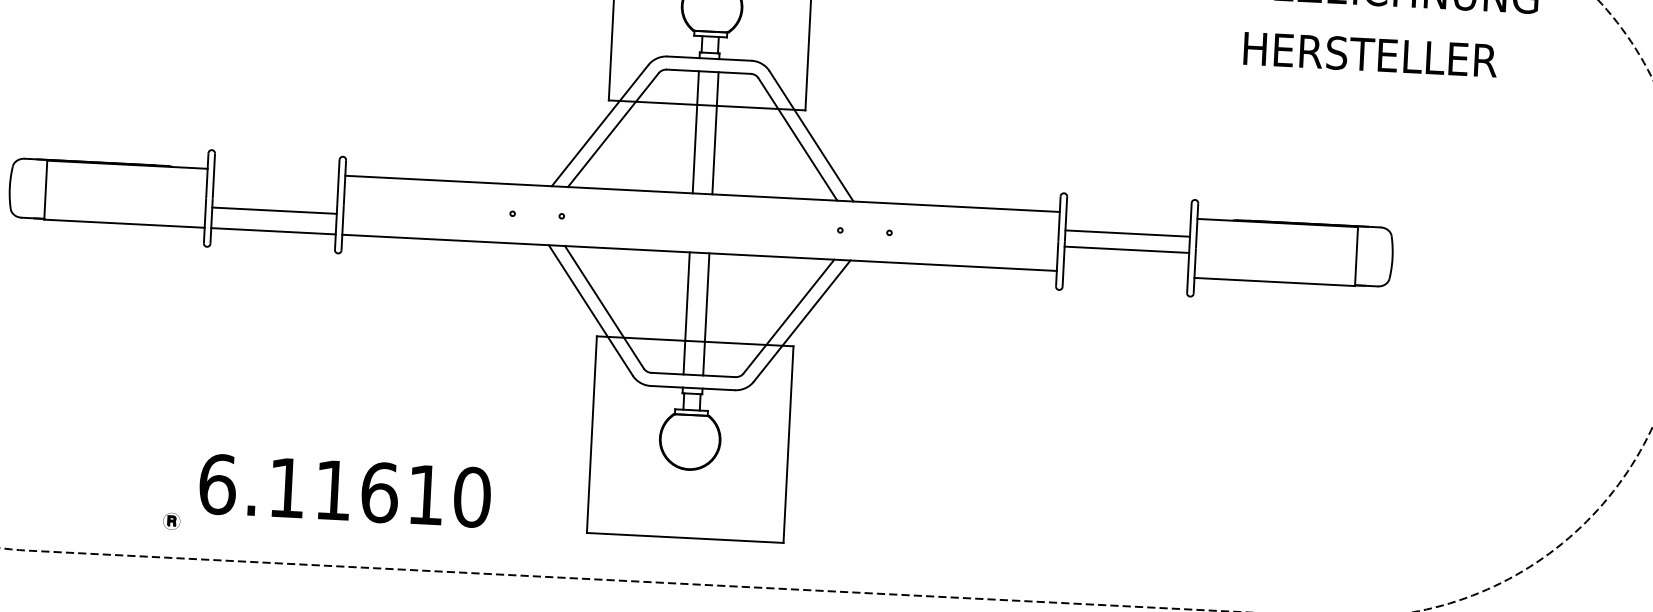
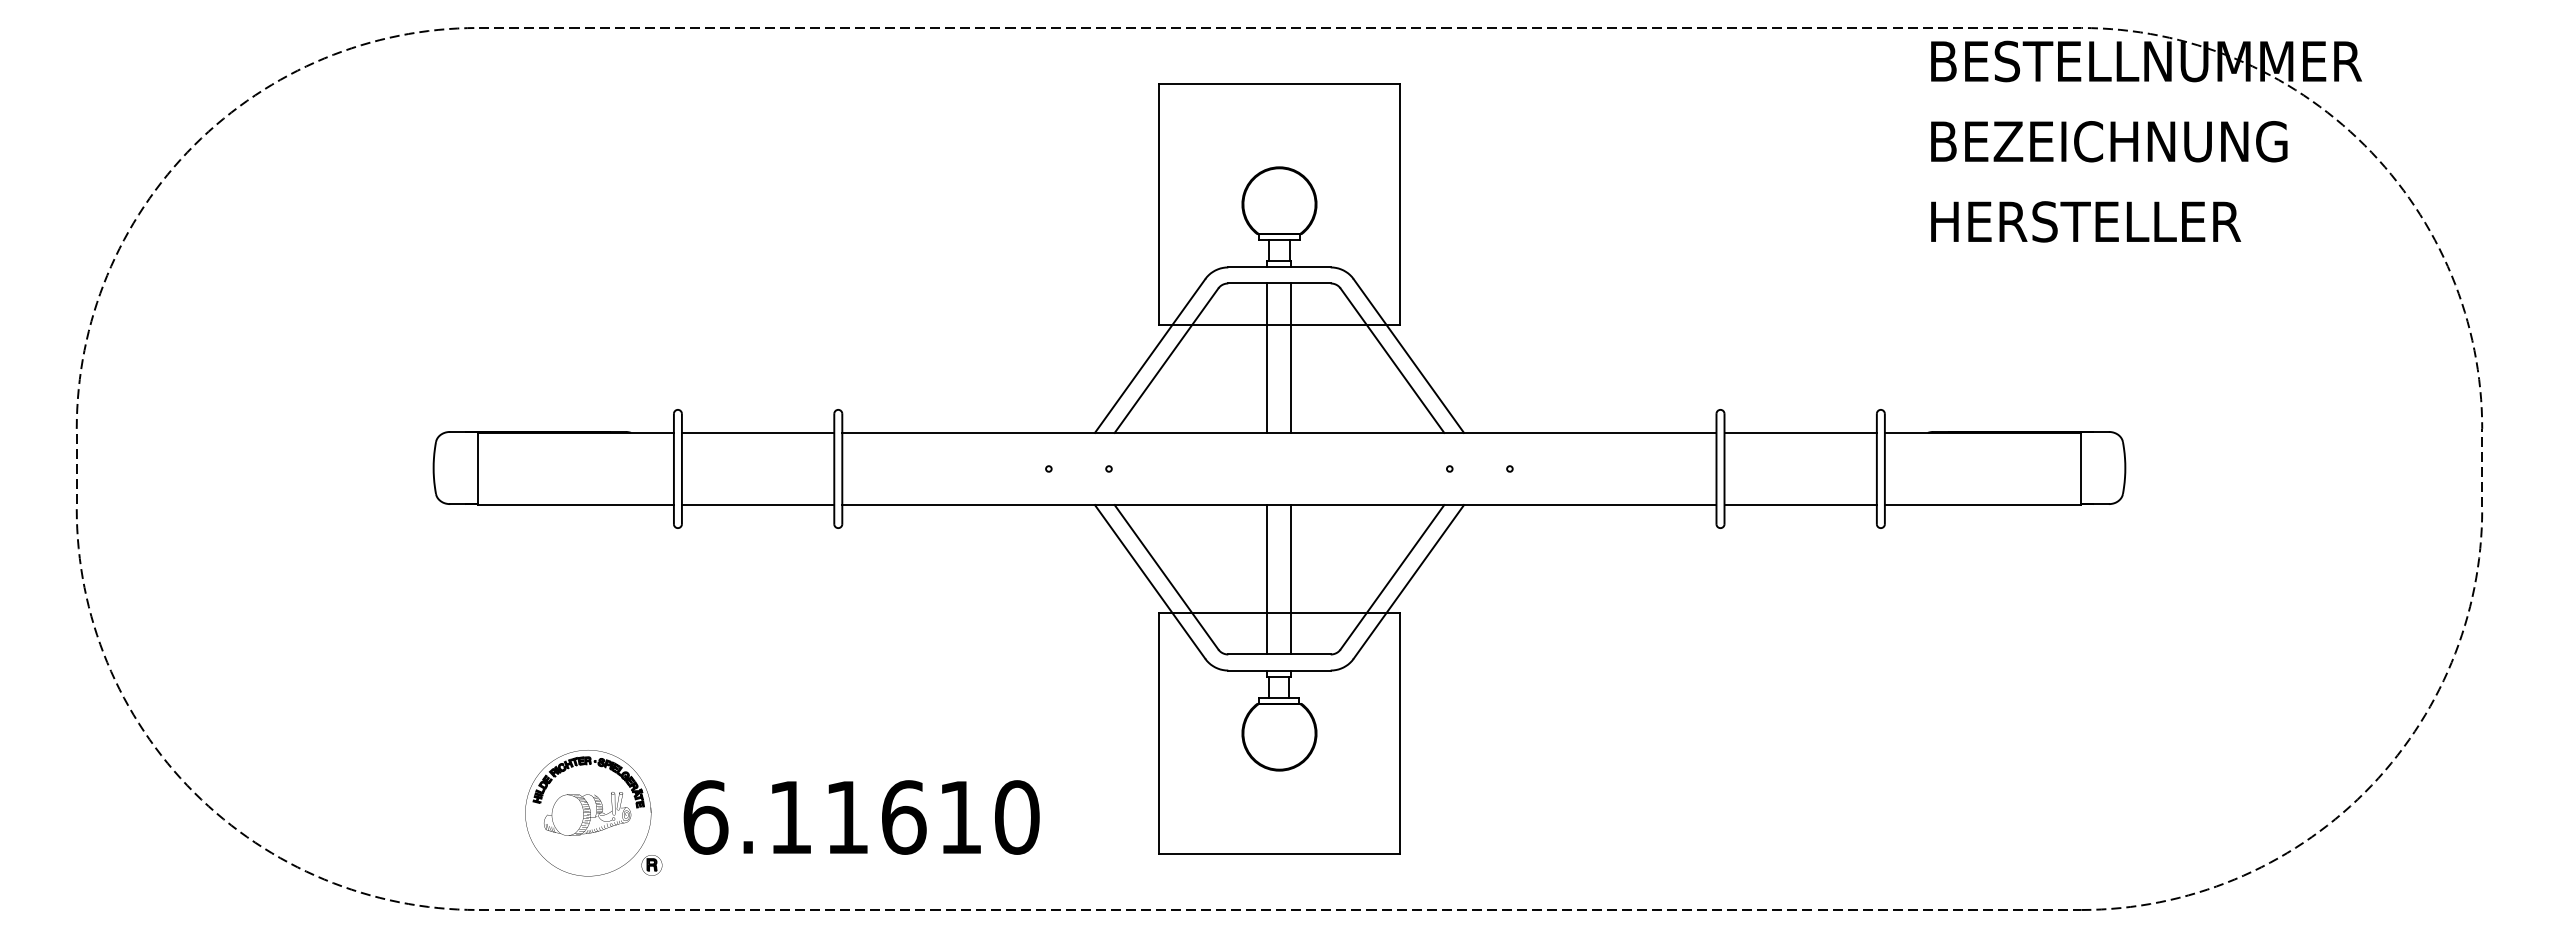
line: (274, 210) -> (757, 432), moved
line: (1127, 233) -> (1800, 505), moved
line: (1126, 249) -> (1800, 432), moved
part: (122, 476) -> (588, 813), added

